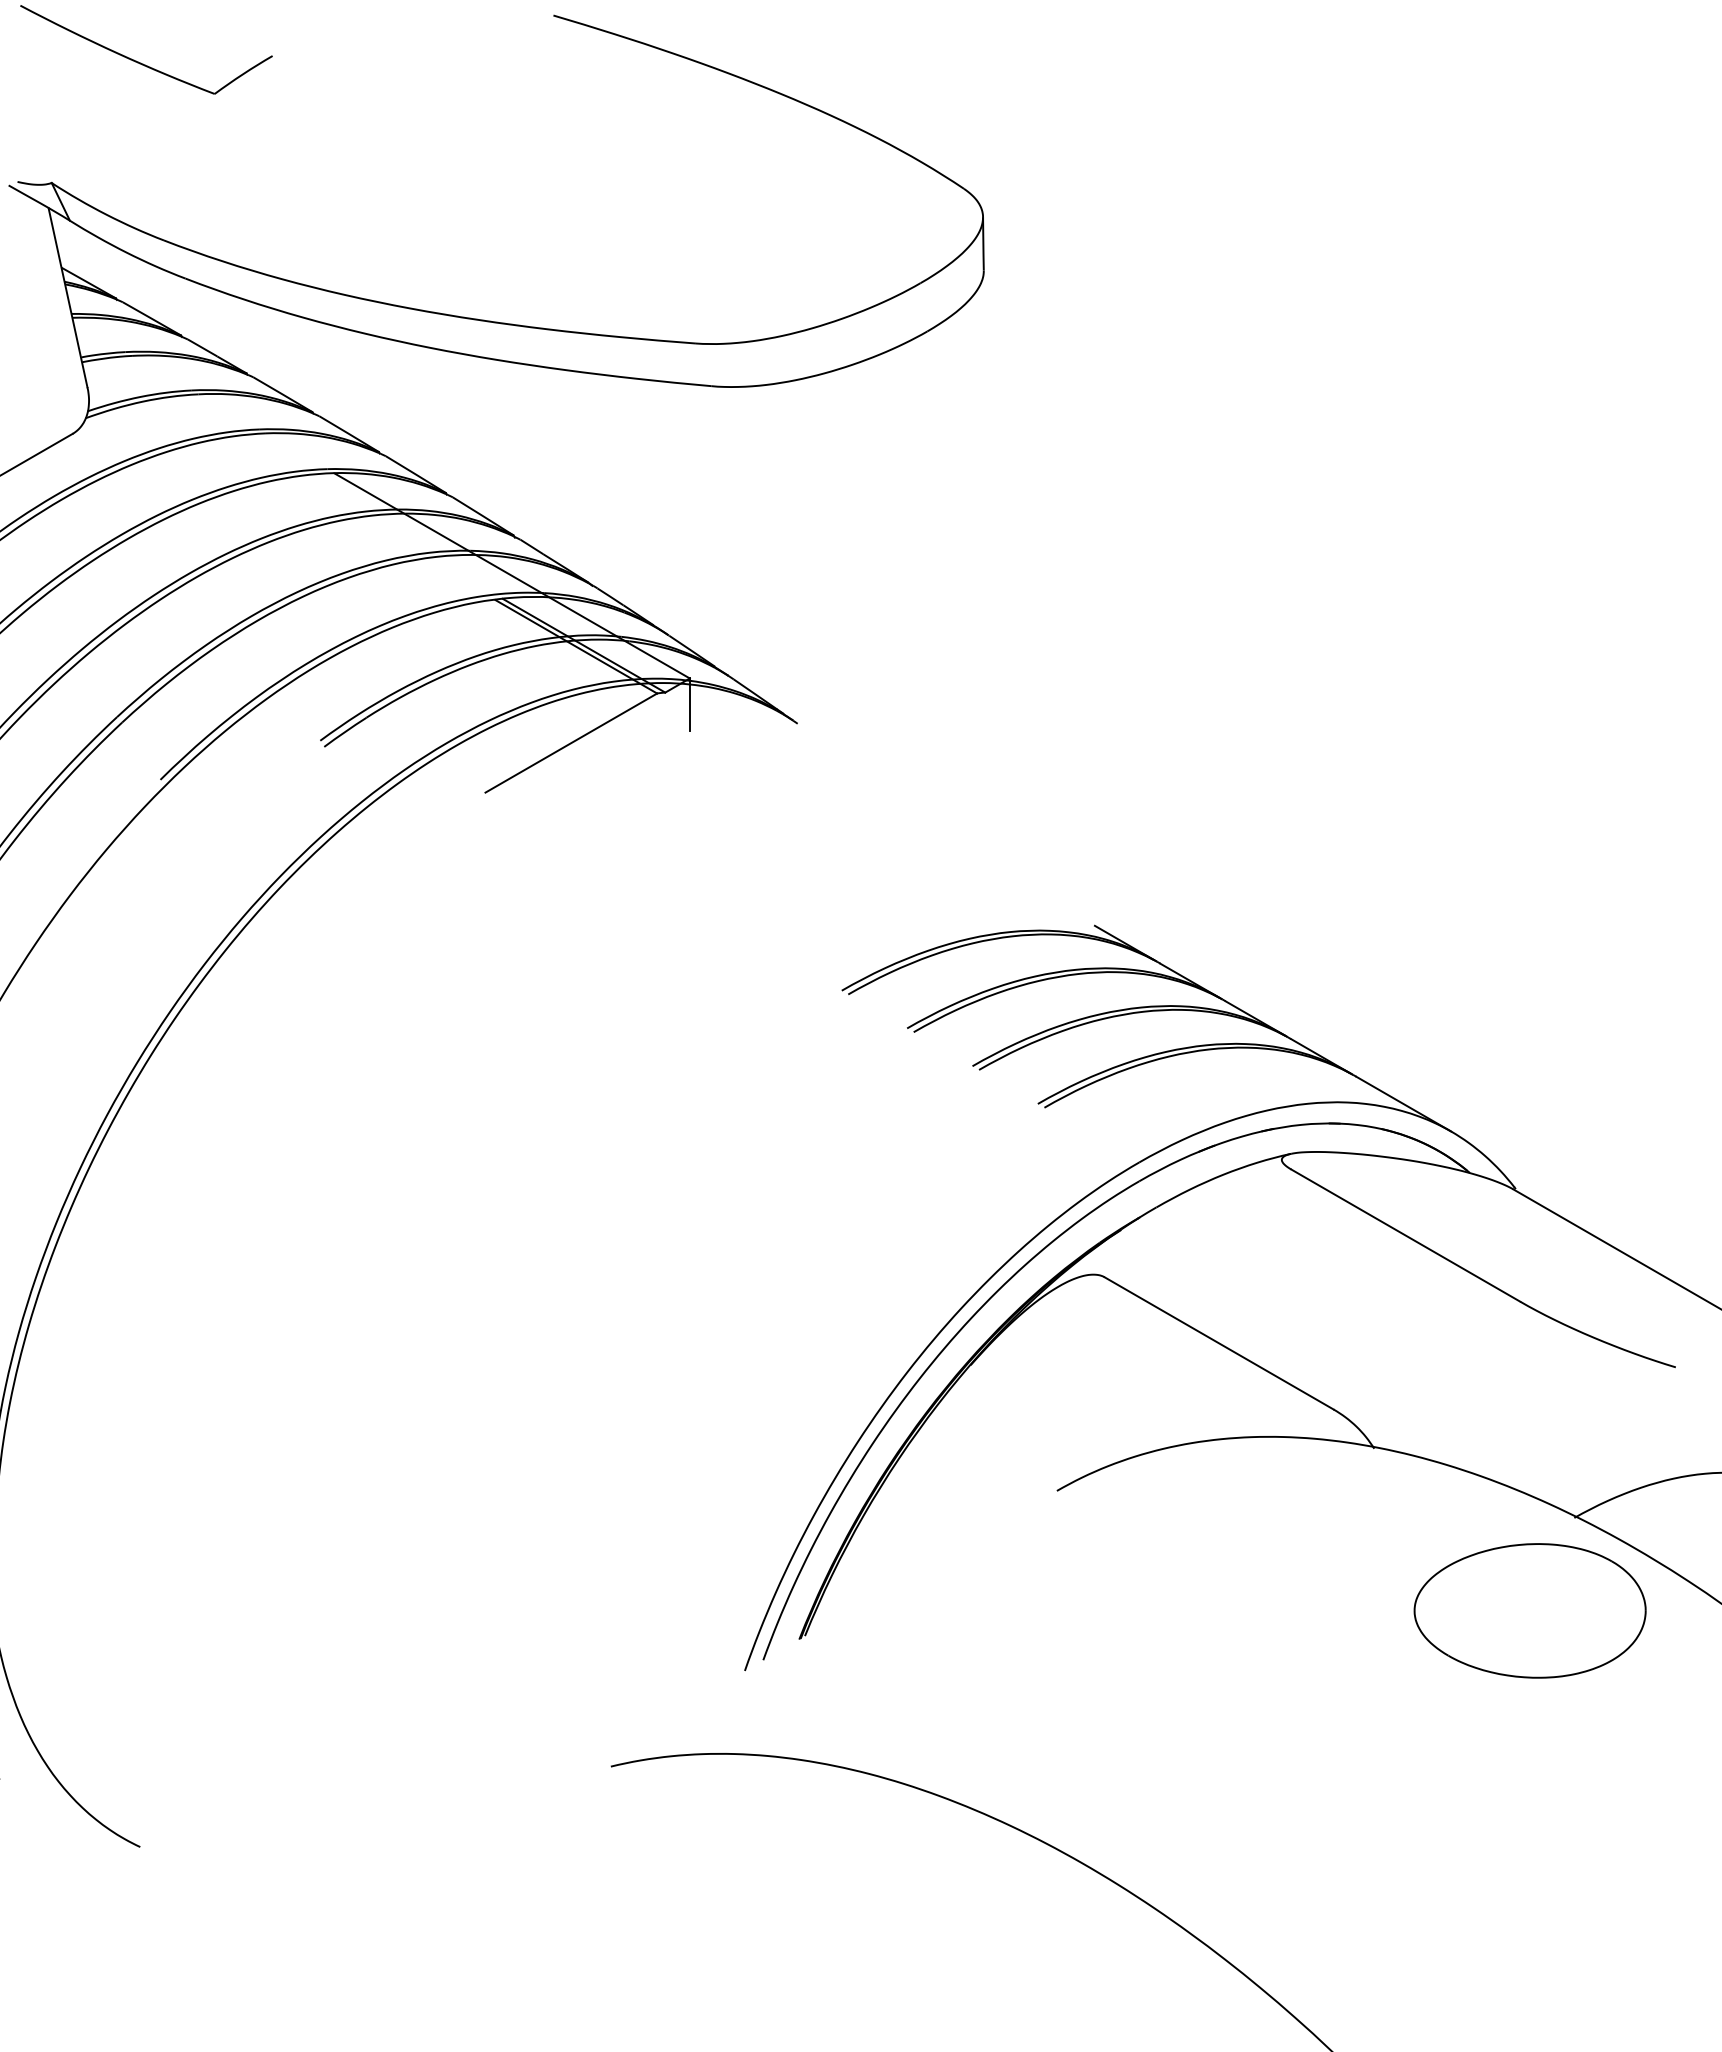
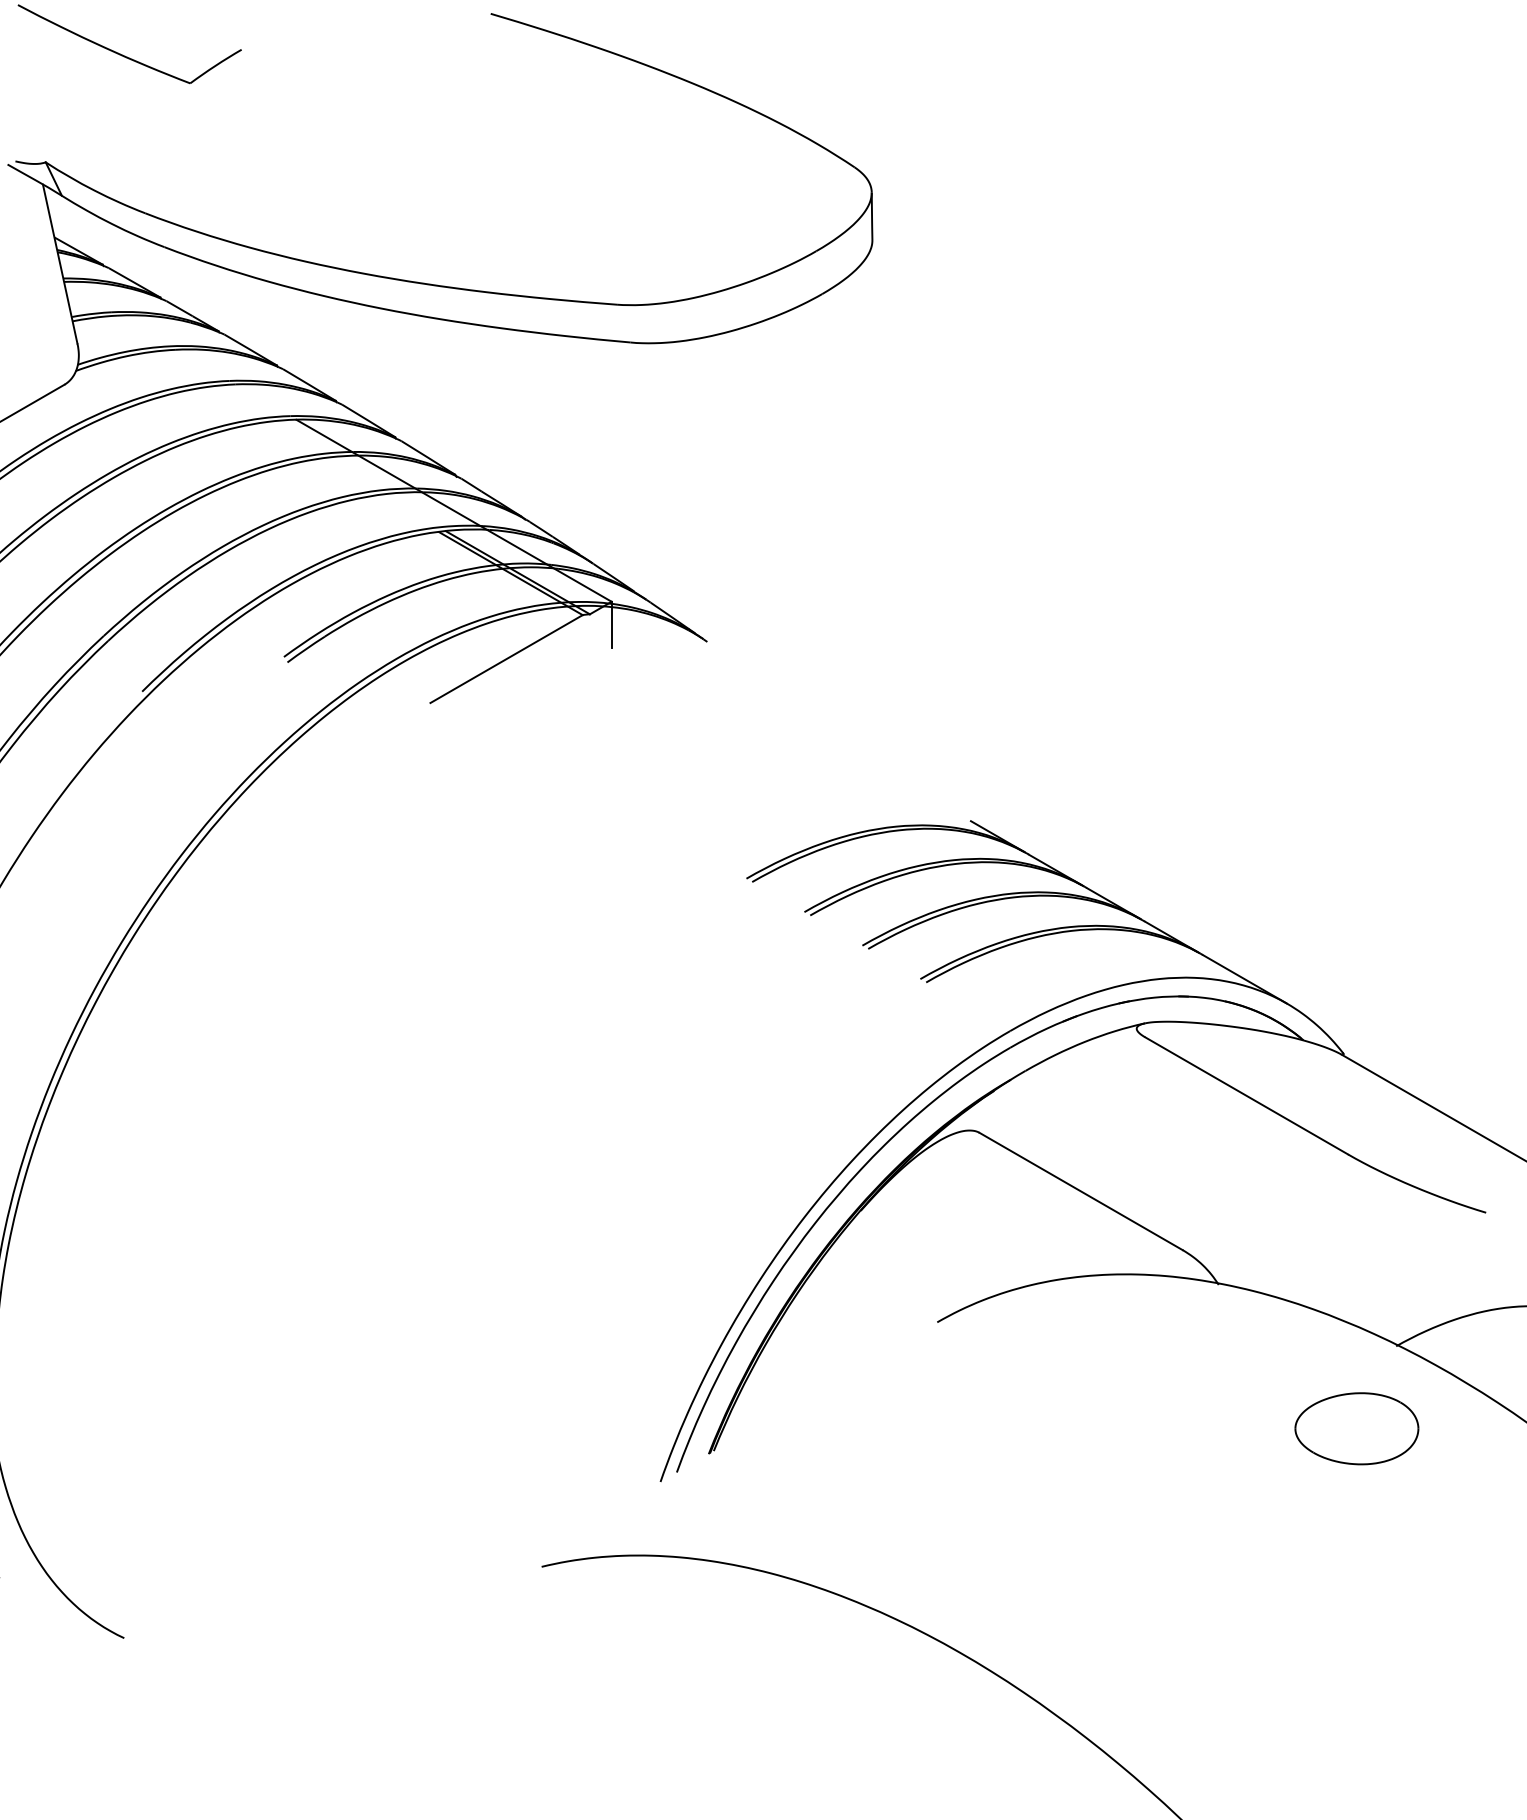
part: (1529, 1610) -> (1356, 1428), size x0.6

